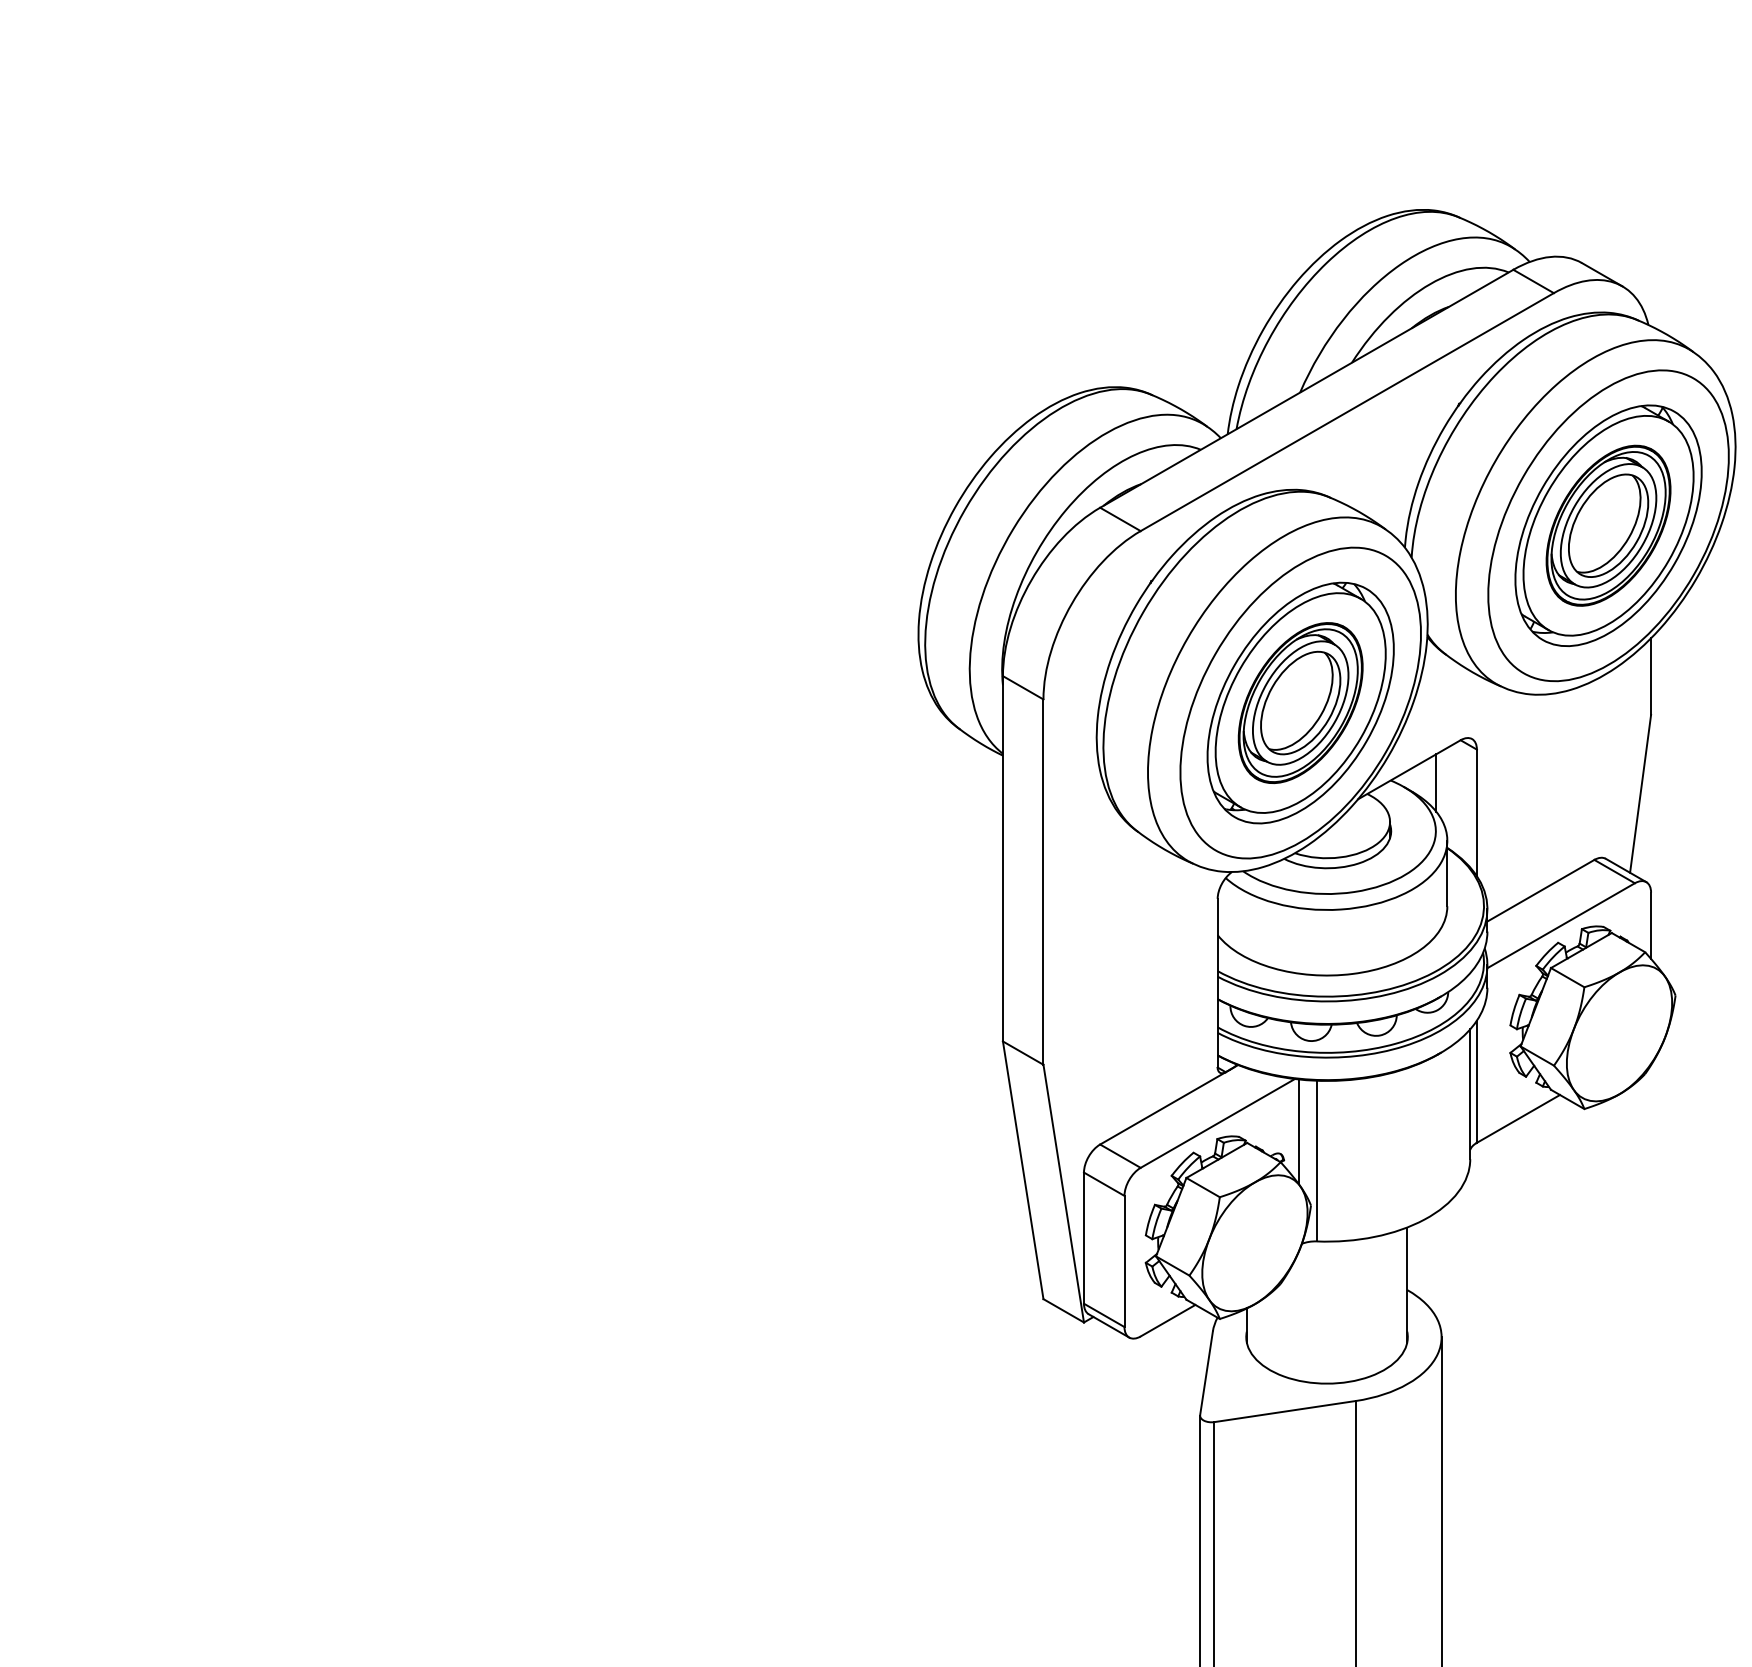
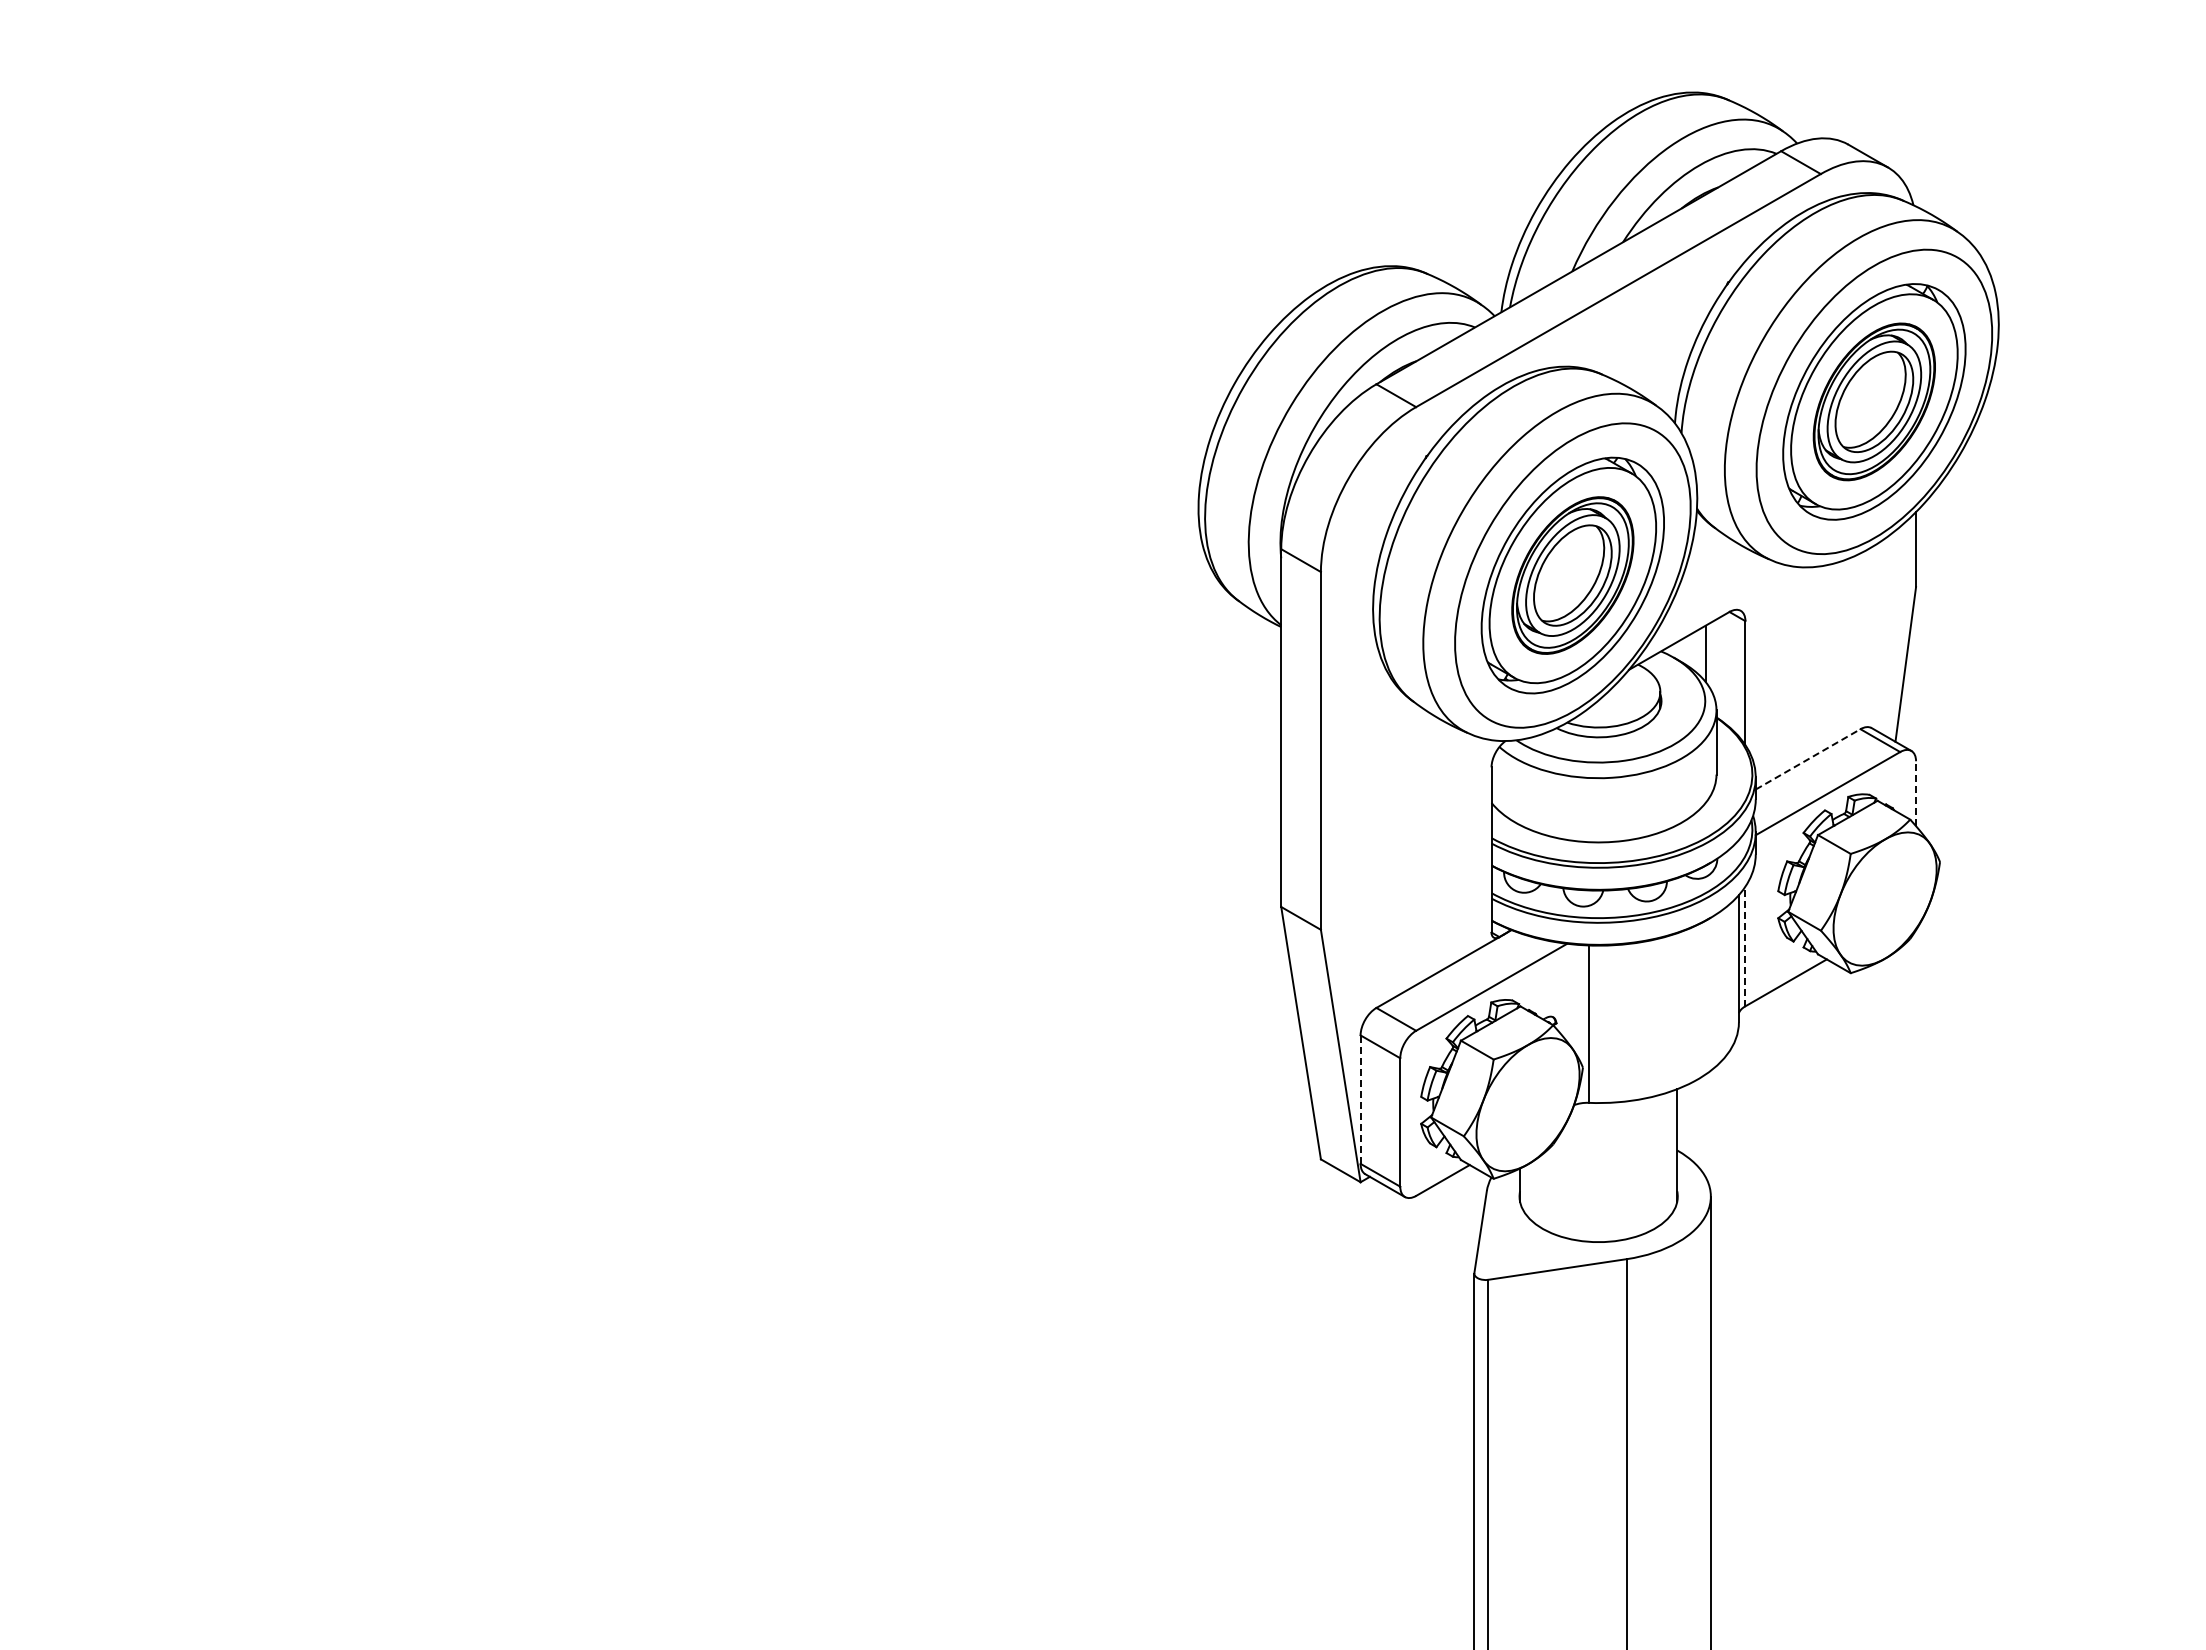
line: (1541, 890) -> (1808, 759), solid -> dashed
line: (1651, 925) -> (1916, 793), solid -> dashed
line: (1476, 1081) -> (1745, 946), solid -> dashed
line: (1299, 1131) -> (1571, 995), removed
line: (1083, 1238) -> (1360, 1099), solid -> dashed

